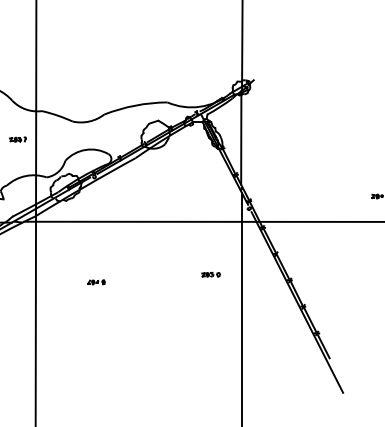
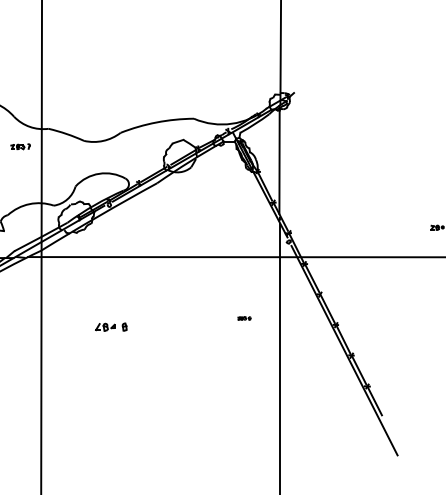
part: (17, 139) -> (20, 146), moved
part: (211, 274) -> (244, 318), size x0.6
part: (96, 282) -> (111, 327), size x1.6

